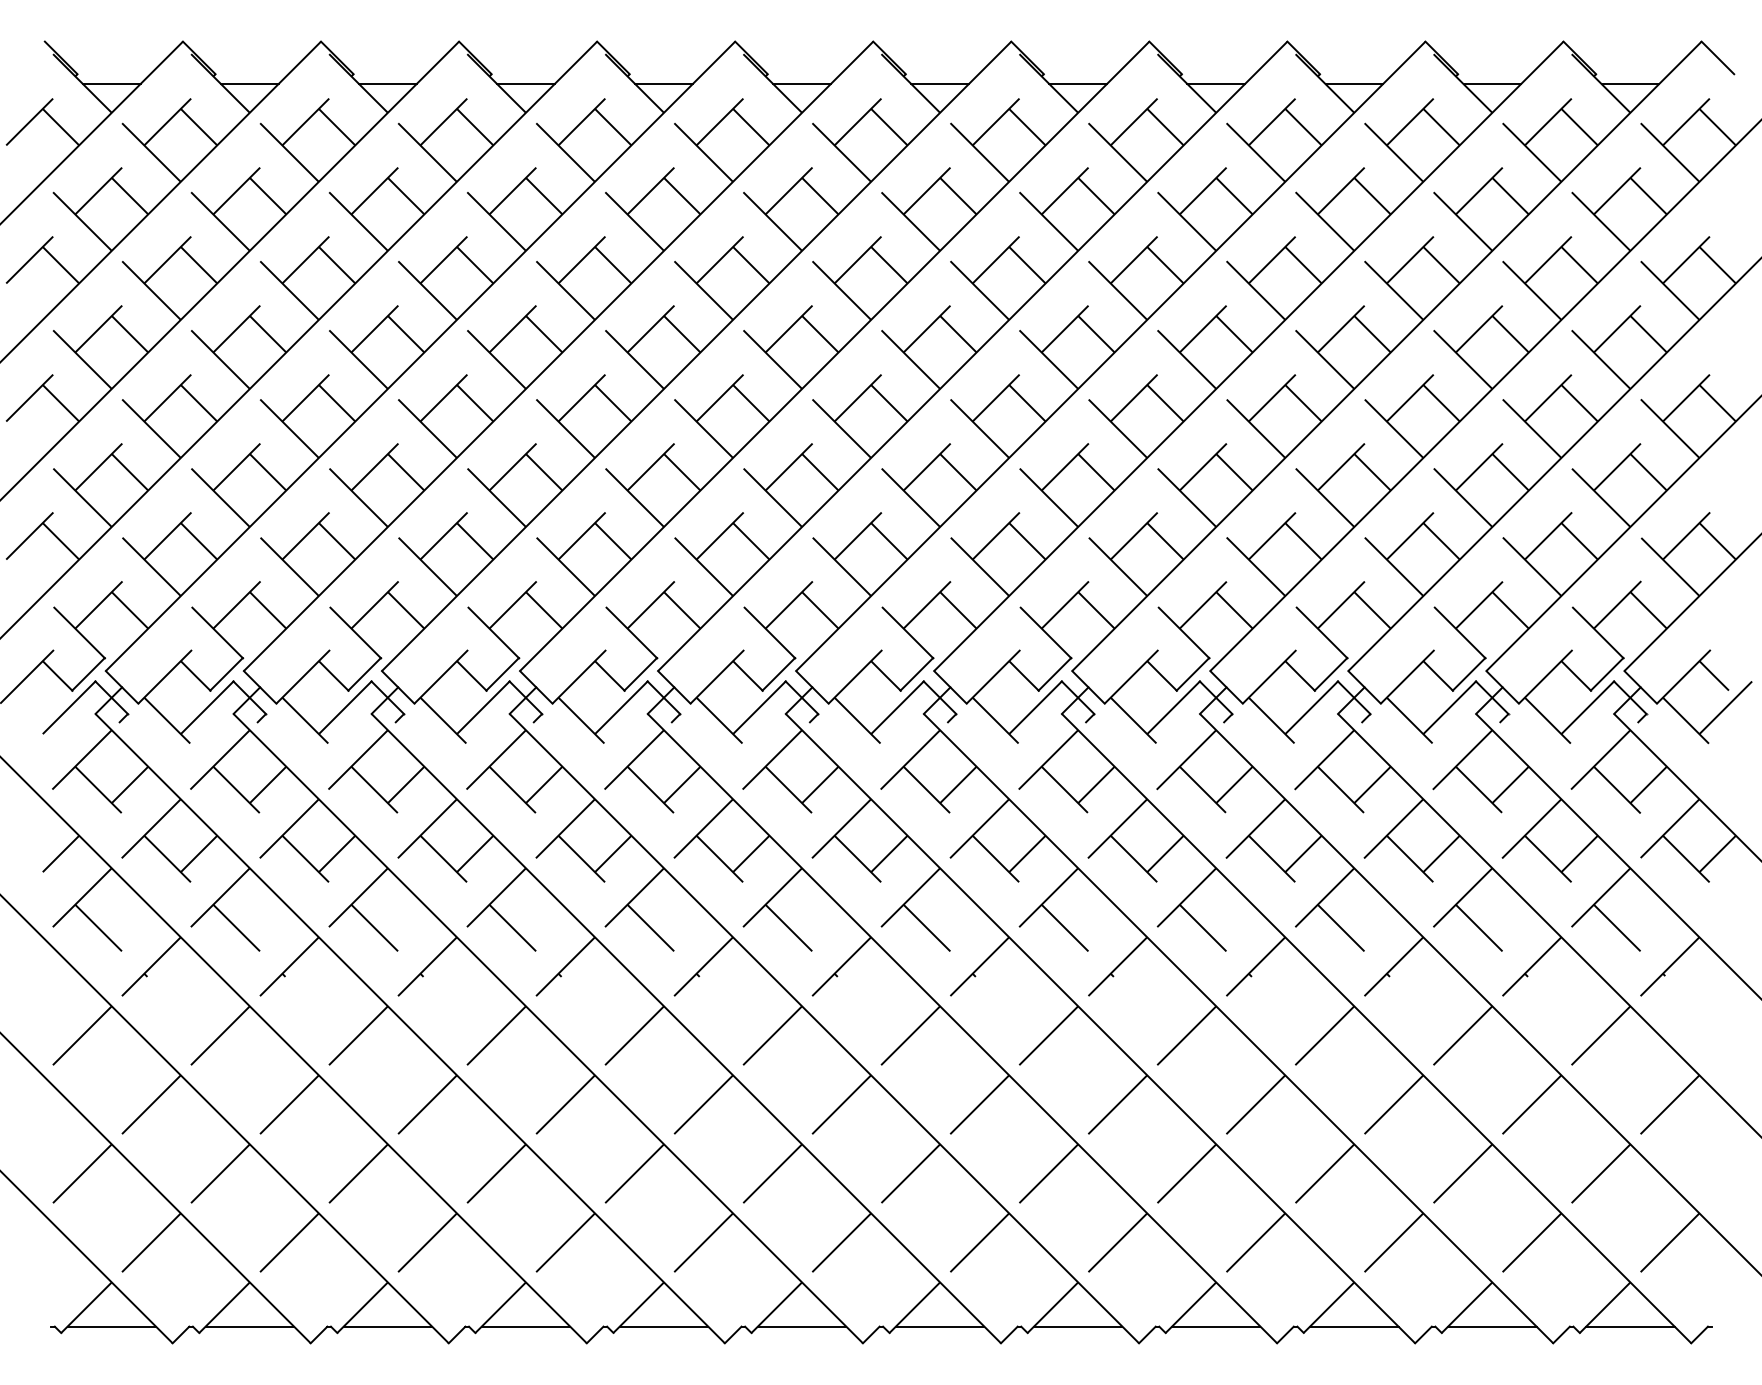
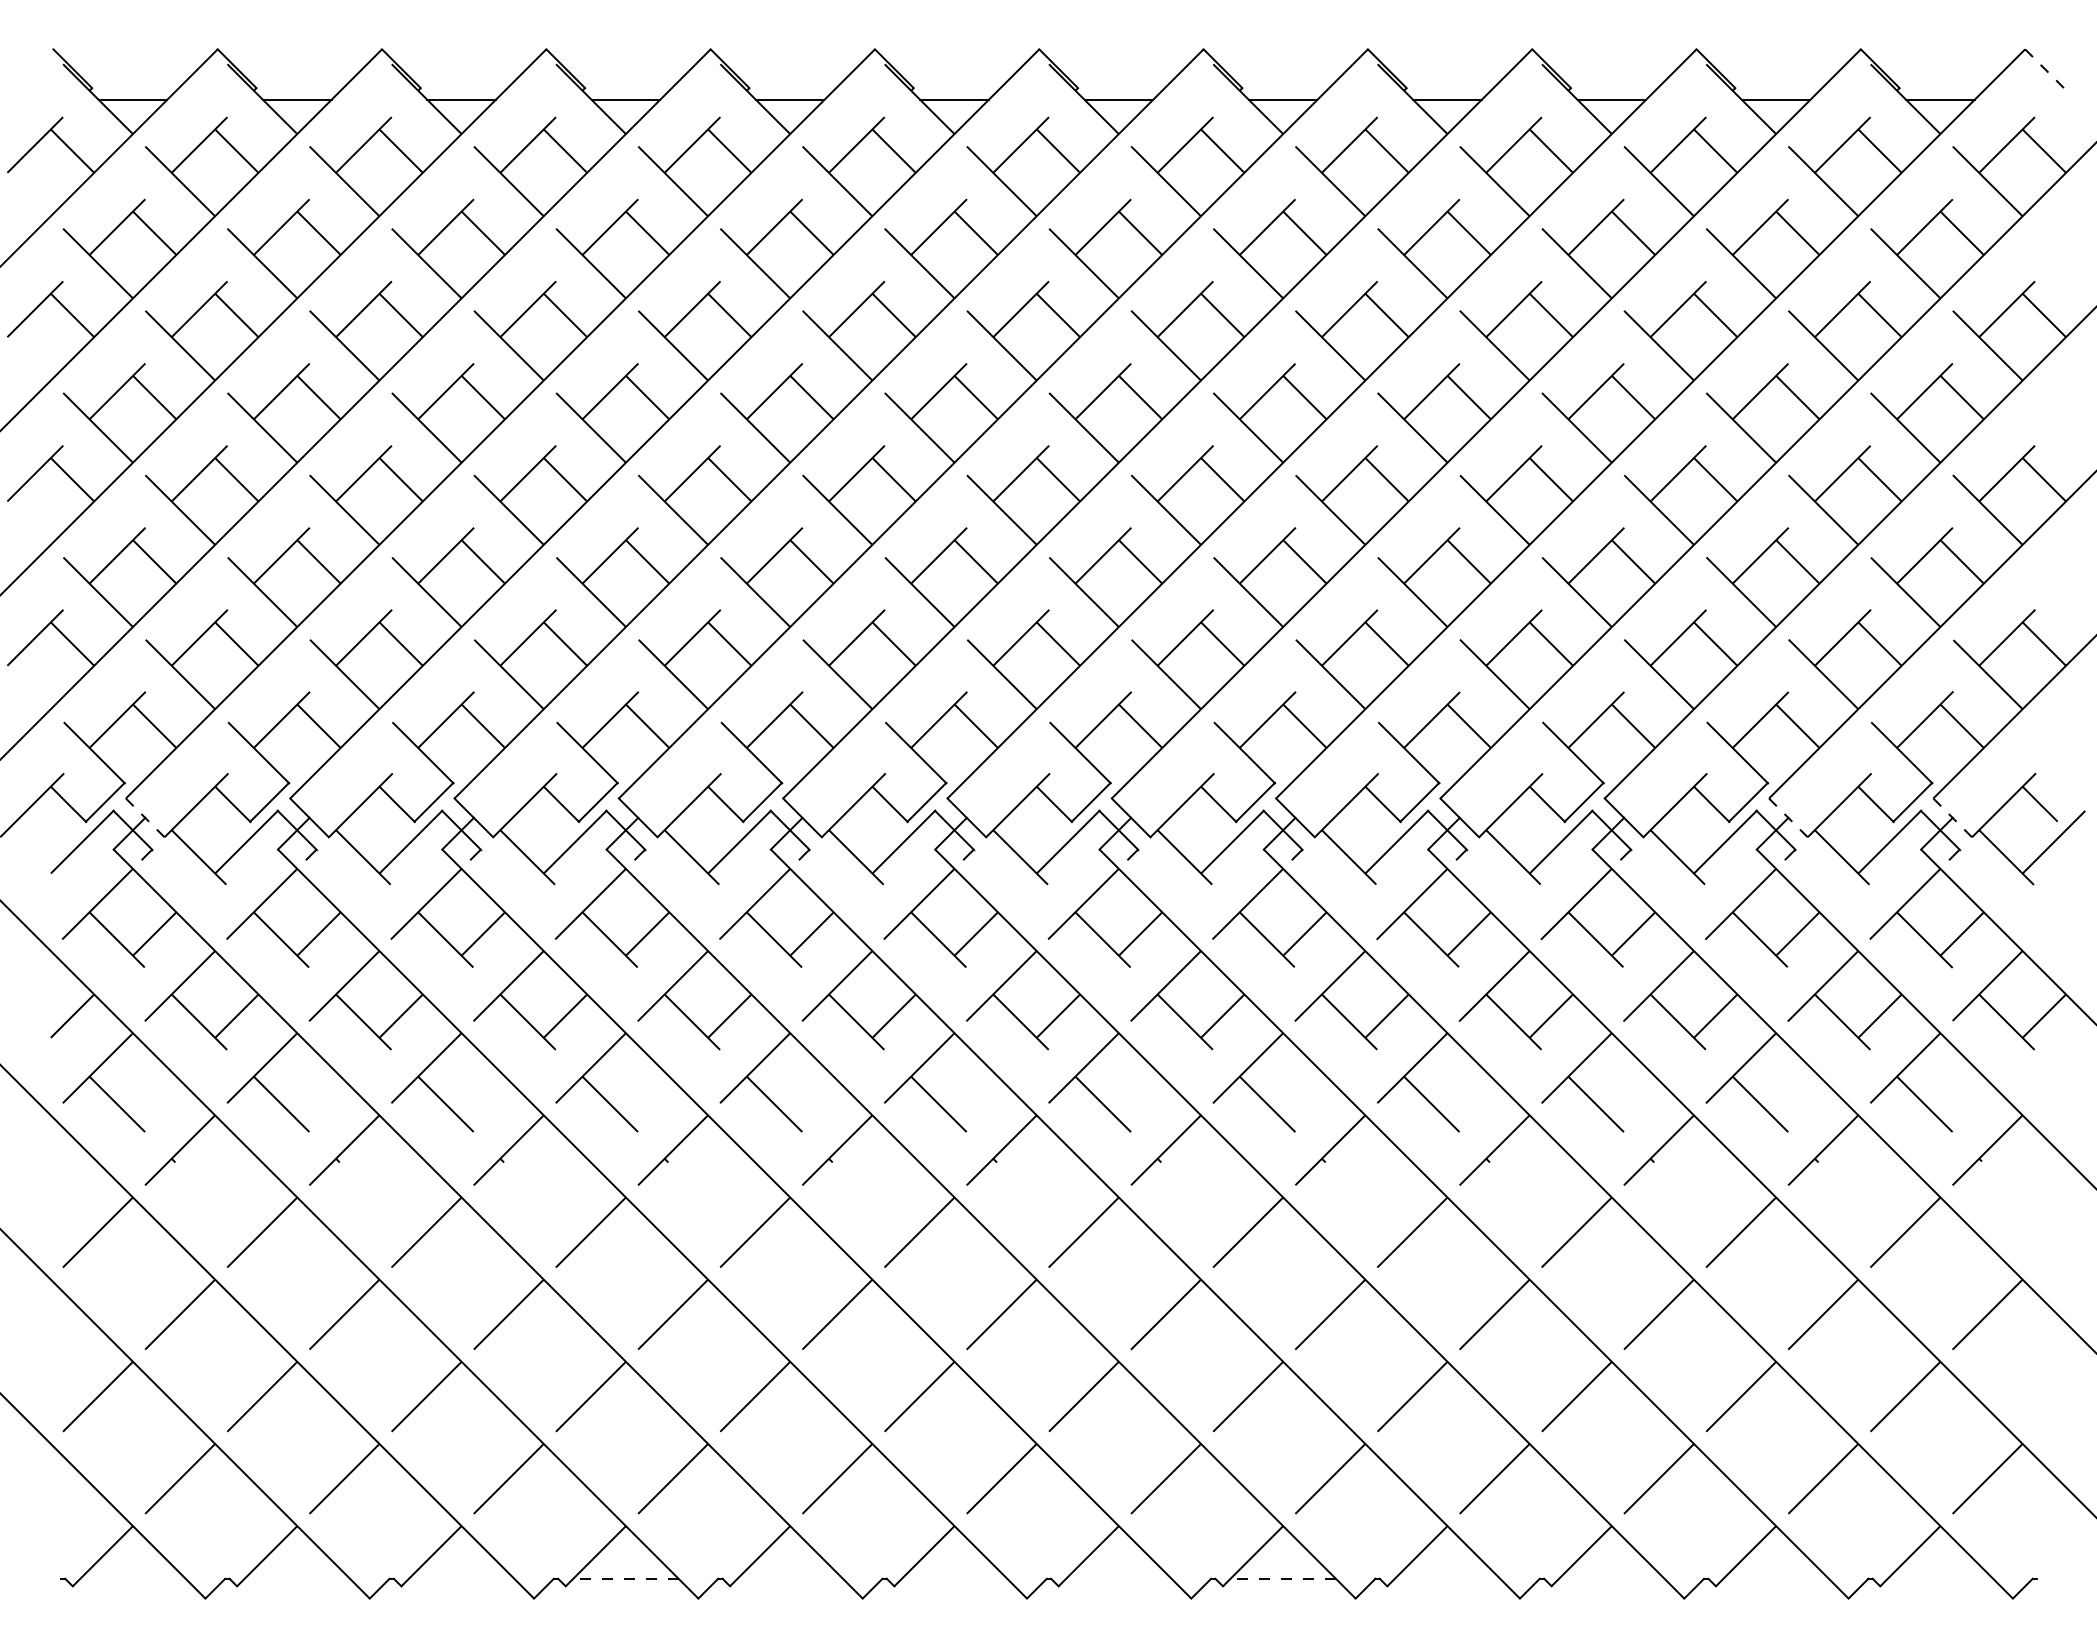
line: (1718, 58) -> (2045, 69), solid -> dashed
line: (122, 687) -> (145, 818), solid -> dashed
line: (1503, 687) -> (1789, 818), solid -> dashed
line: (1641, 687) -> (1953, 818), solid -> dashed
line: (111, 1326) -> (132, 1578), removed
line: (249, 1326) -> (296, 1578), removed
line: (387, 1326) -> (461, 1578), removed
line: (525, 1326) -> (625, 1578), solid -> dashed
line: (663, 1326) -> (789, 1578), removed
line: (801, 1326) -> (953, 1578), removed
line: (939, 1326) -> (1118, 1578), removed
line: (1077, 1326) -> (1282, 1578), solid -> dashed
line: (1216, 1326) -> (1447, 1578), removed
line: (1354, 1326) -> (1612, 1578), removed
line: (1492, 1326) -> (1776, 1578), removed
line: (1630, 1326) -> (1940, 1578), removed

